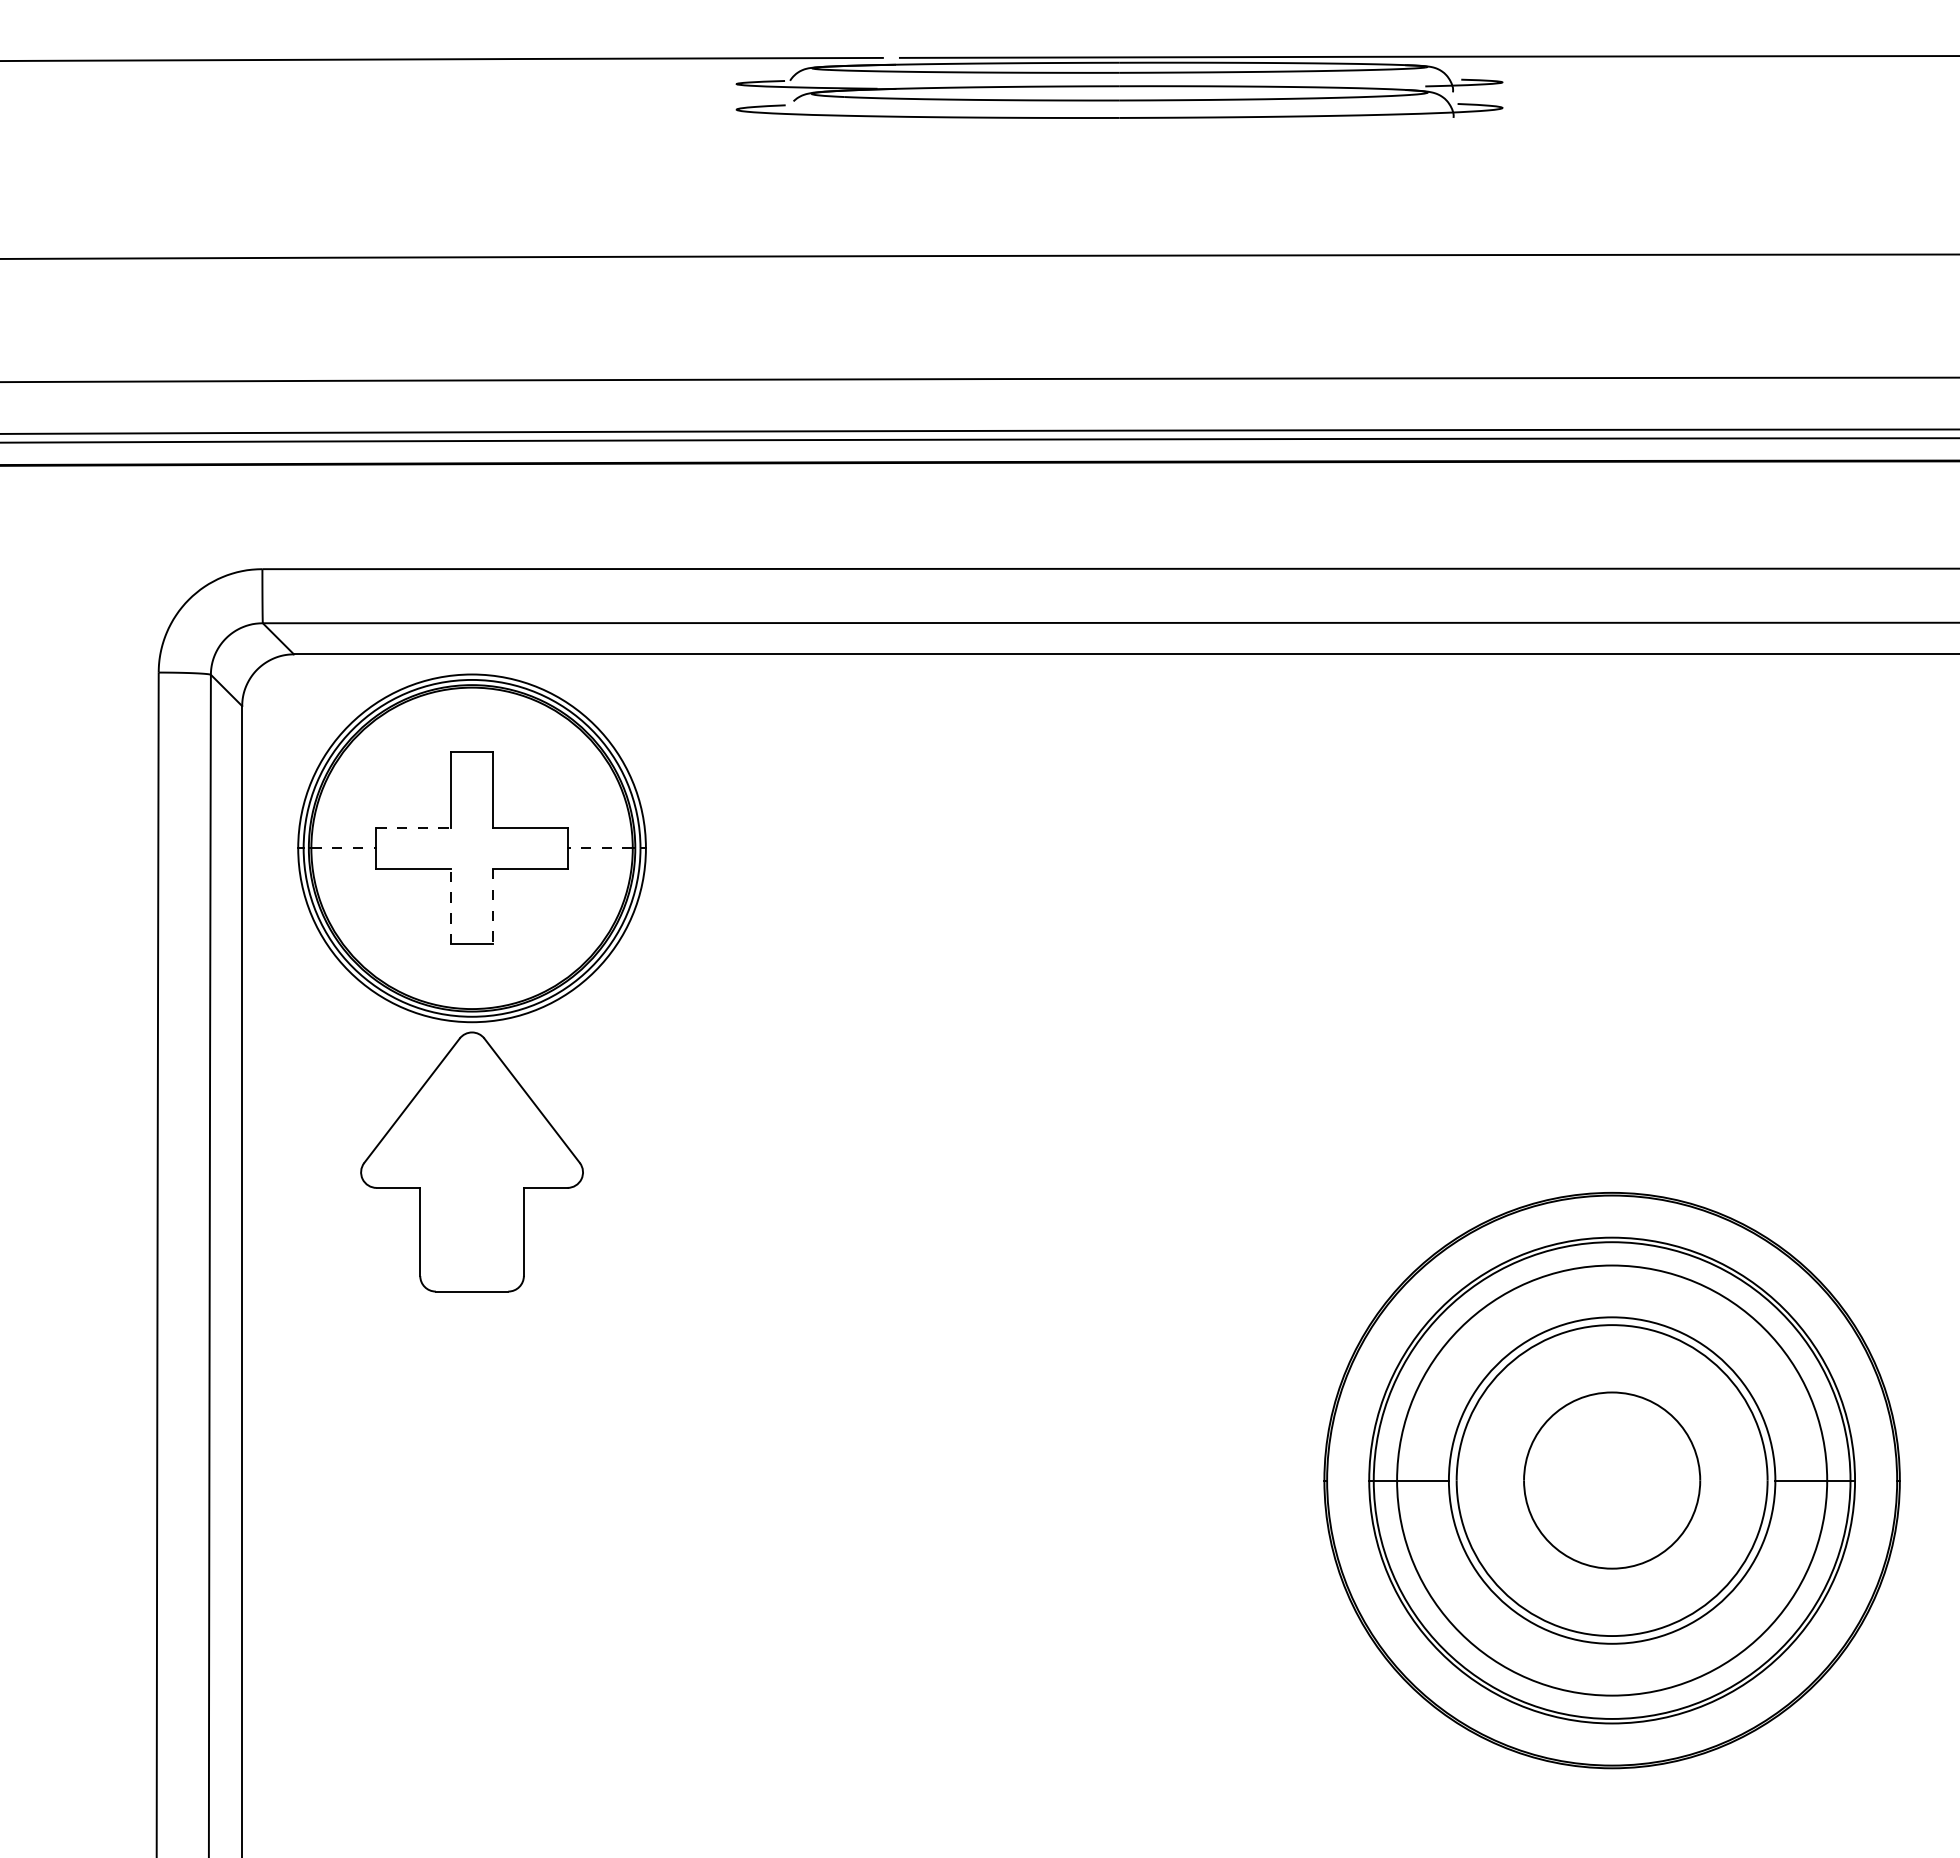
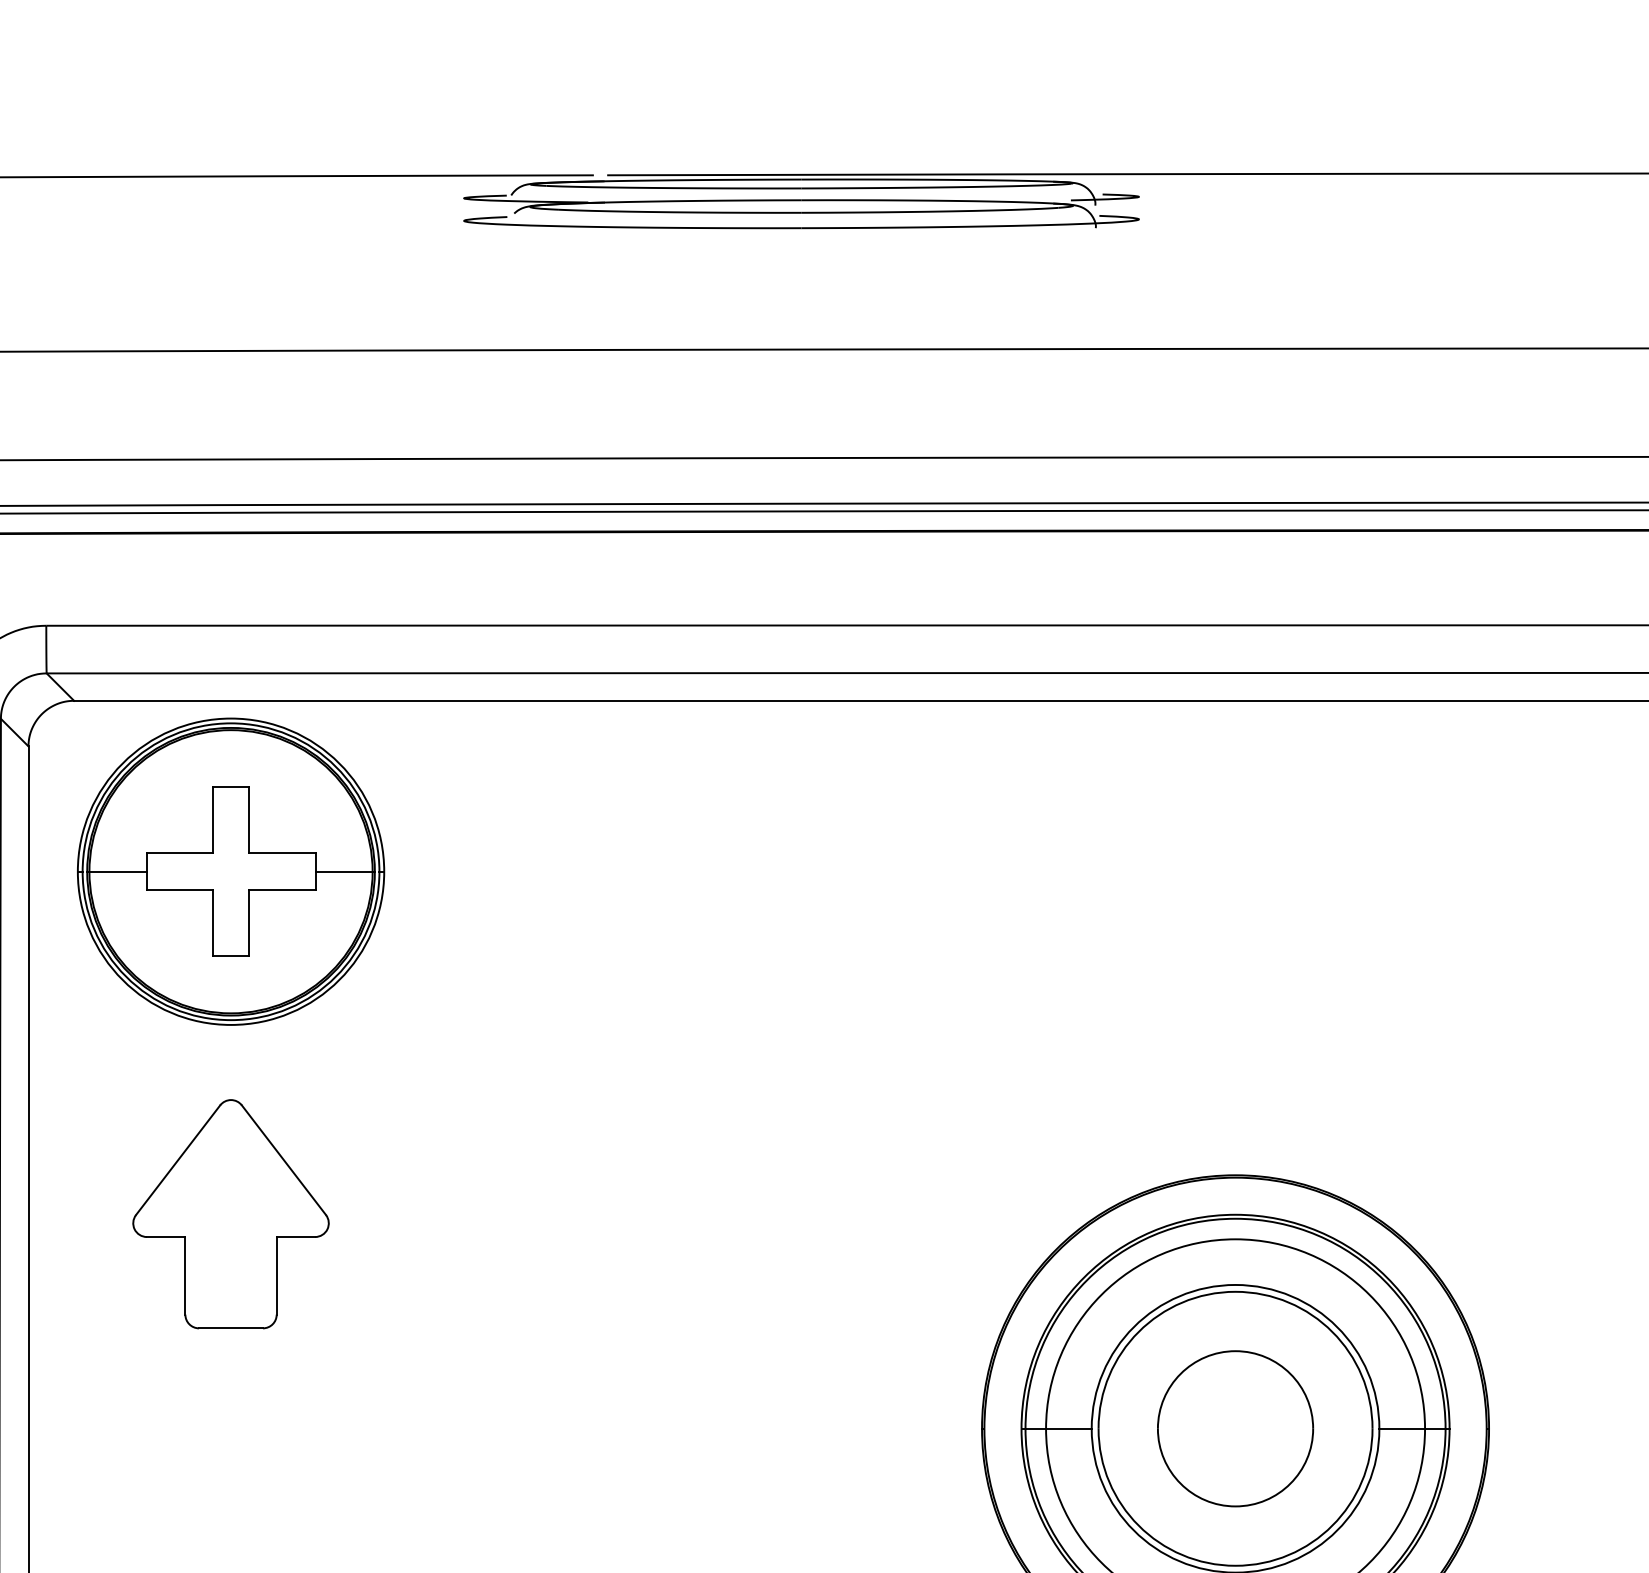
line: (413, 827) -> (179, 853), dashed -> solid
line: (344, 848) -> (118, 871), dashed -> solid
line: (599, 848) -> (343, 871), dashed -> solid
line: (451, 906) -> (212, 922), dashed -> solid
line: (492, 906) -> (249, 922), dashed -> solid
part: (471, 1161) -> (230, 1213), moved

